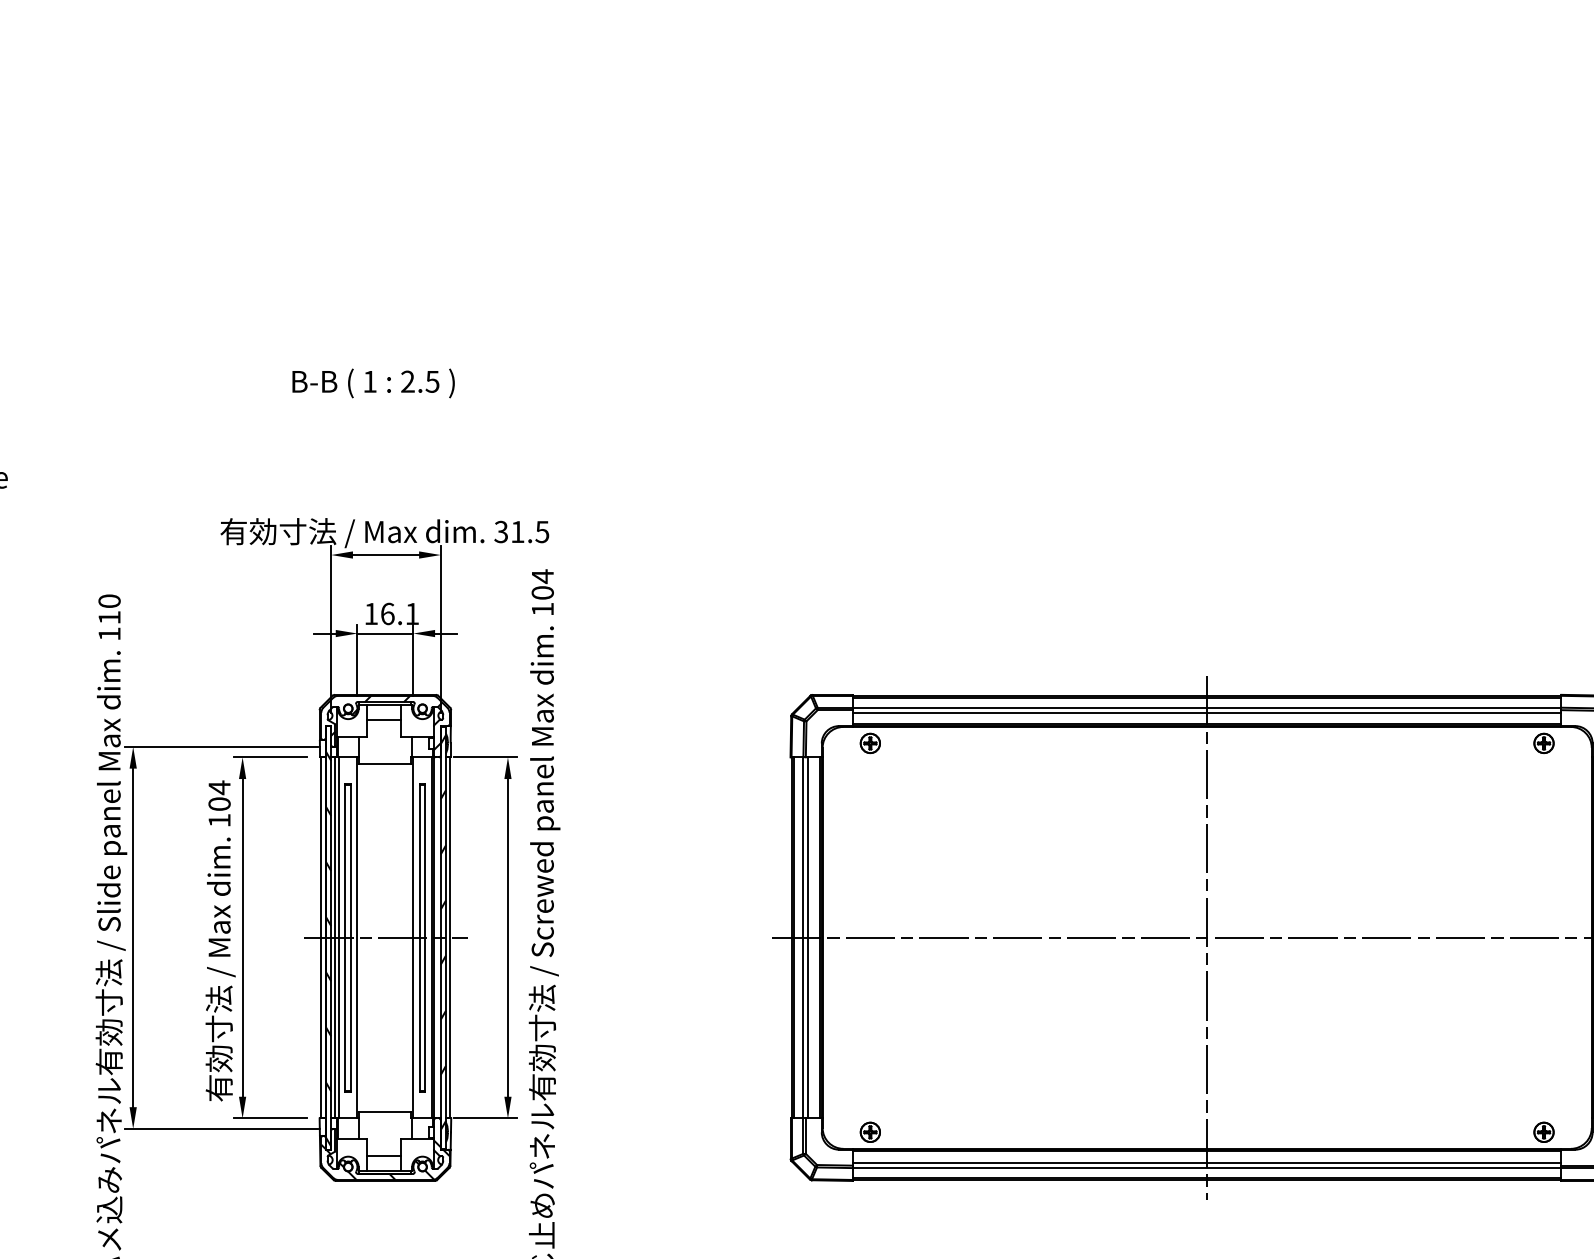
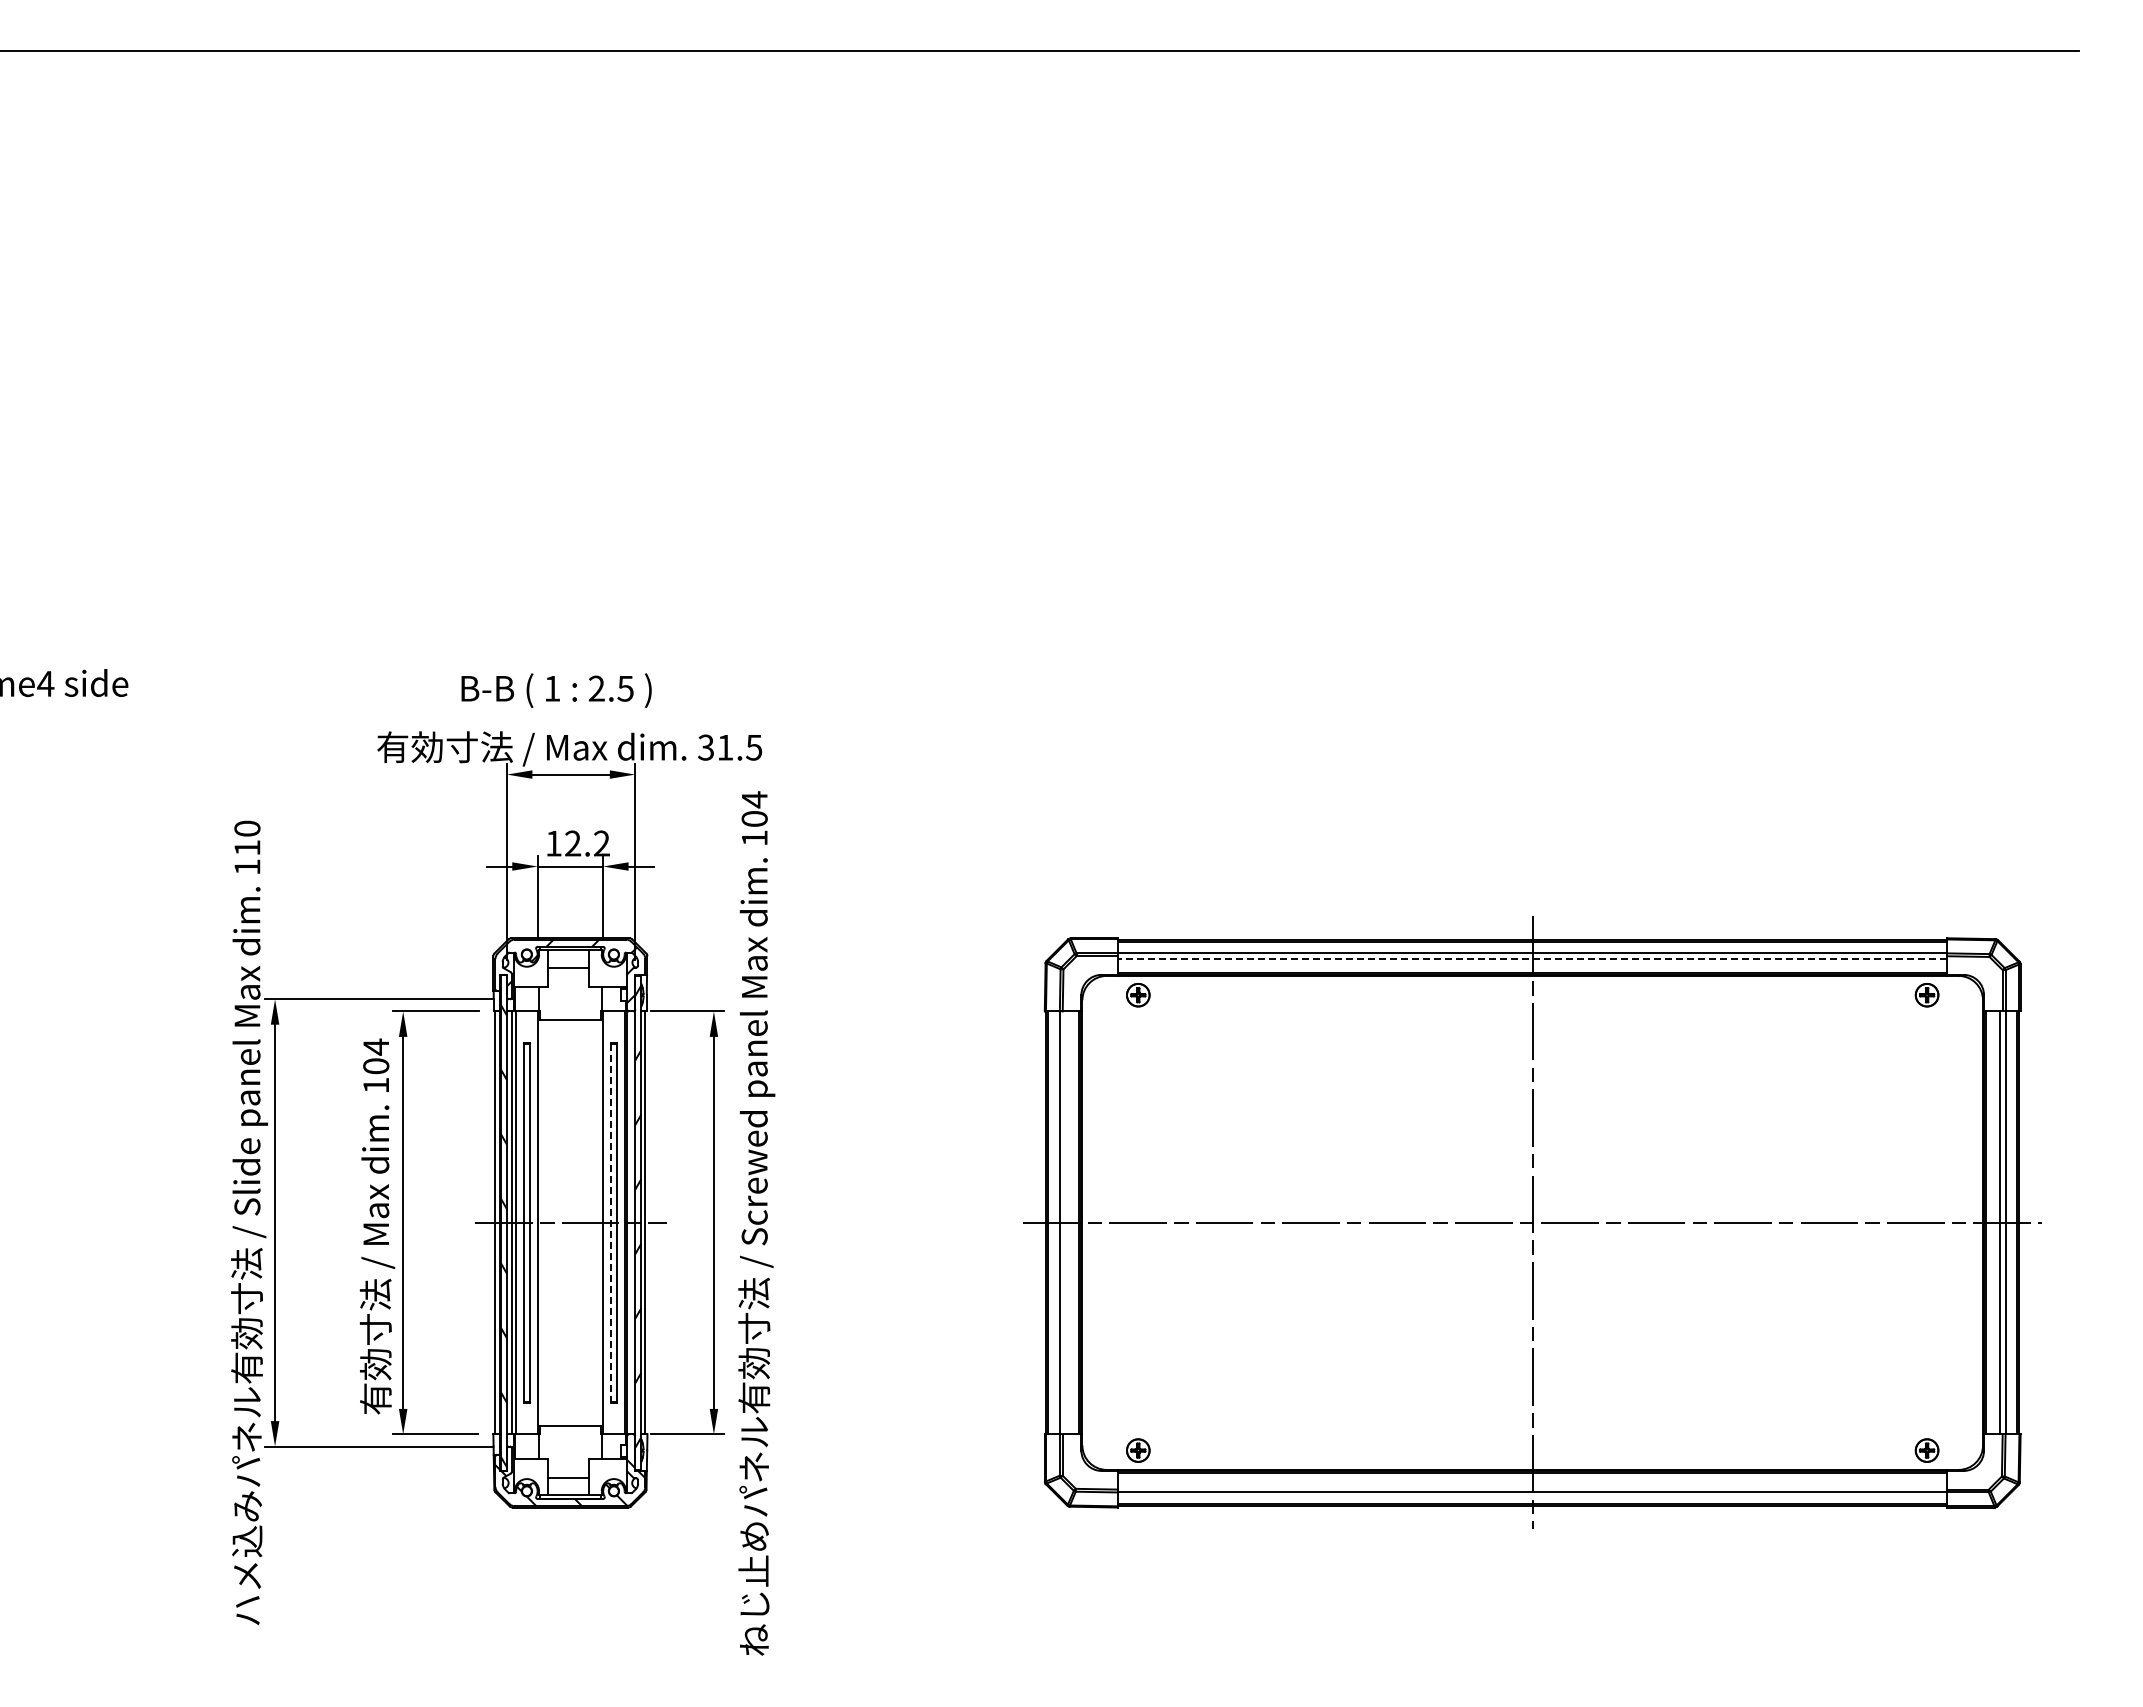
text: (373, 383) -> (556, 690), moved
text: (400, 613) -> (587, 843), 16.1 -> 12.2
line: (1207, 712) -> (1532, 959), solid -> dashed
line: (419, 937) -> (610, 1222), solid -> dashed
line: (808, 937) -> (1065, 1222), removed
line: (1207, 1163) -> (1532, 1486), removed

